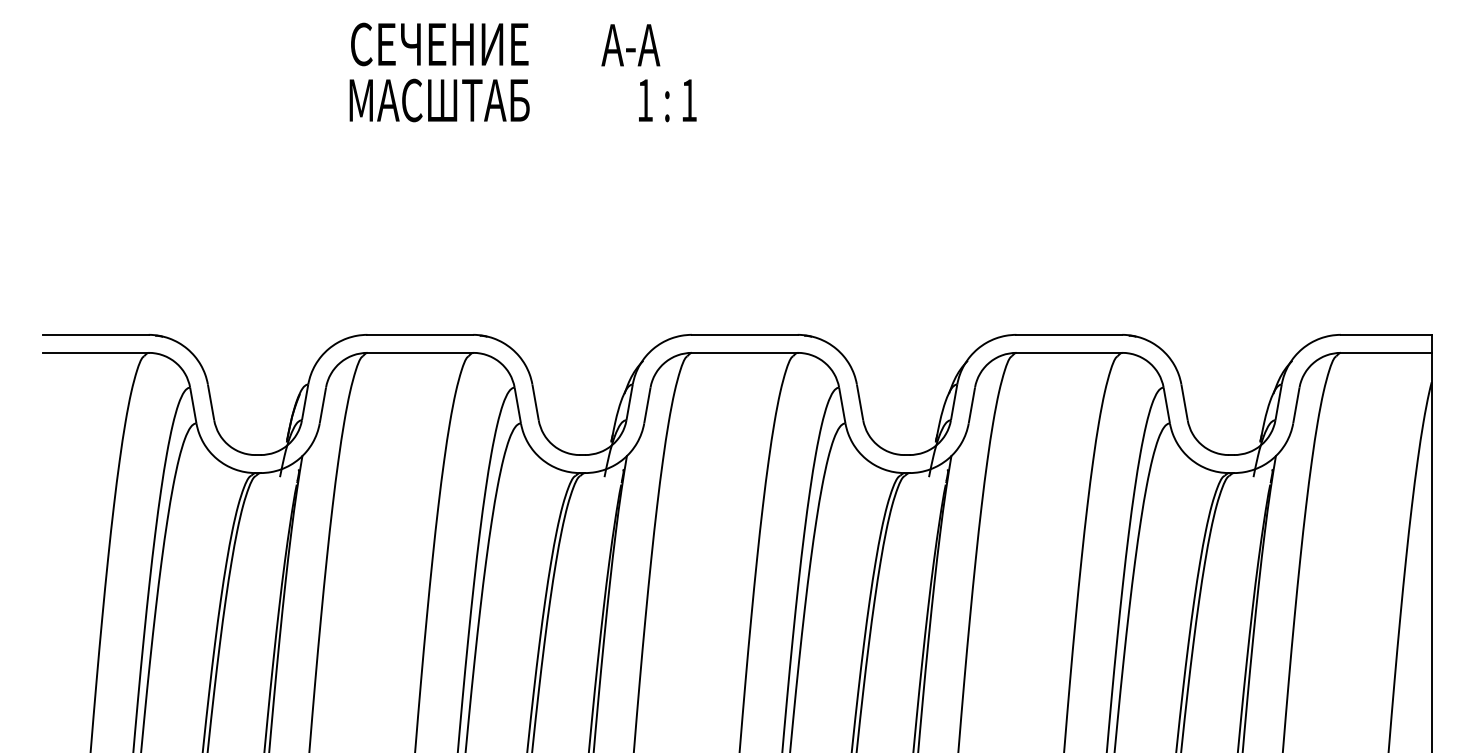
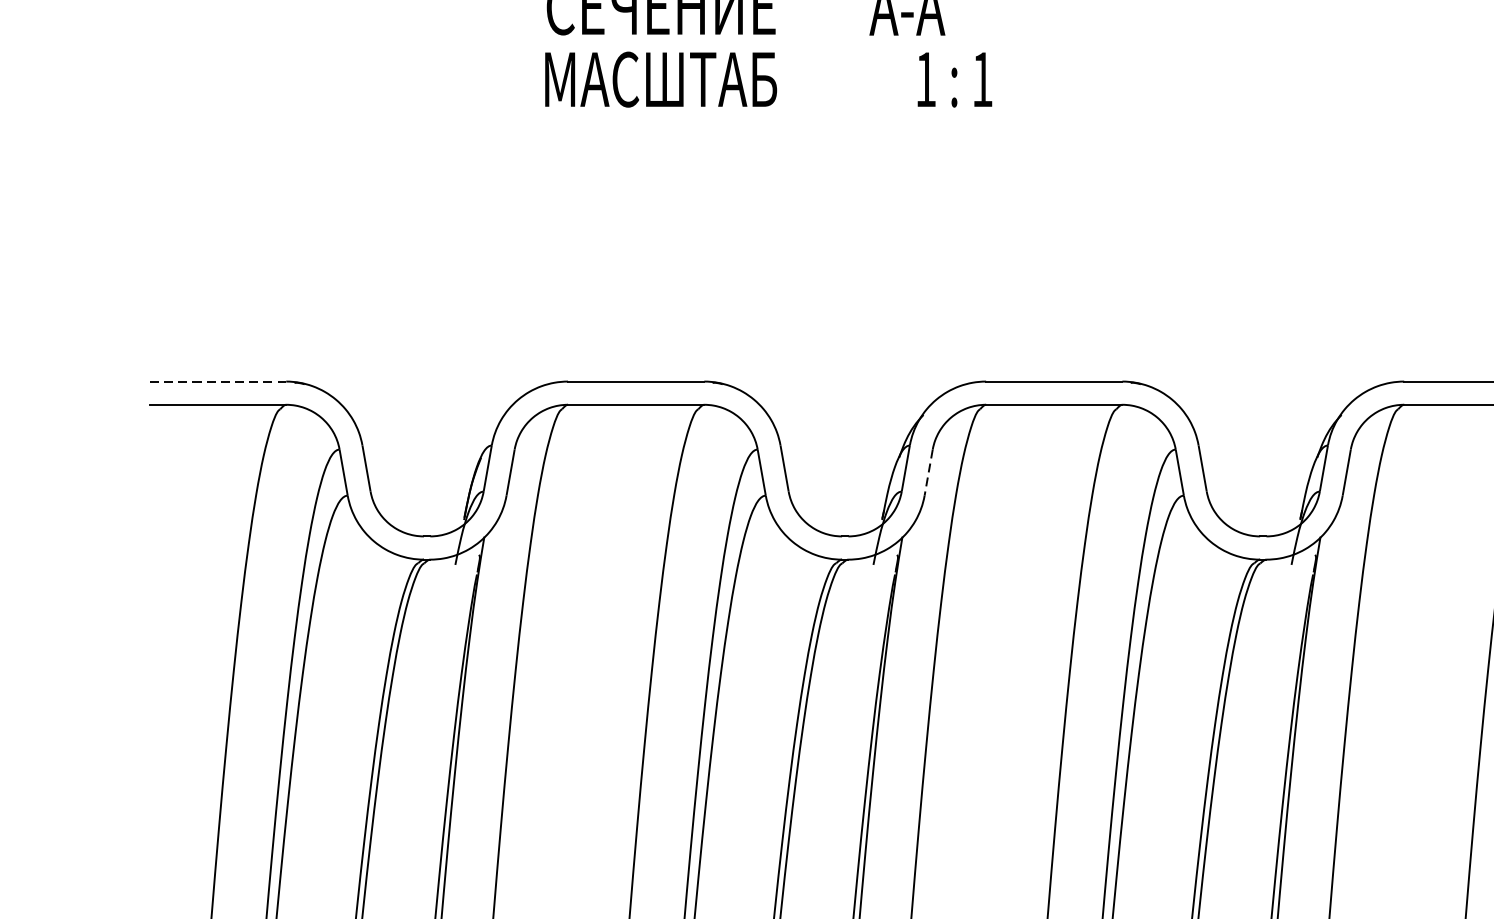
line: (95, 334) -> (217, 381), solid -> dashed
line: (647, 404) -> (928, 471), solid -> dashed

